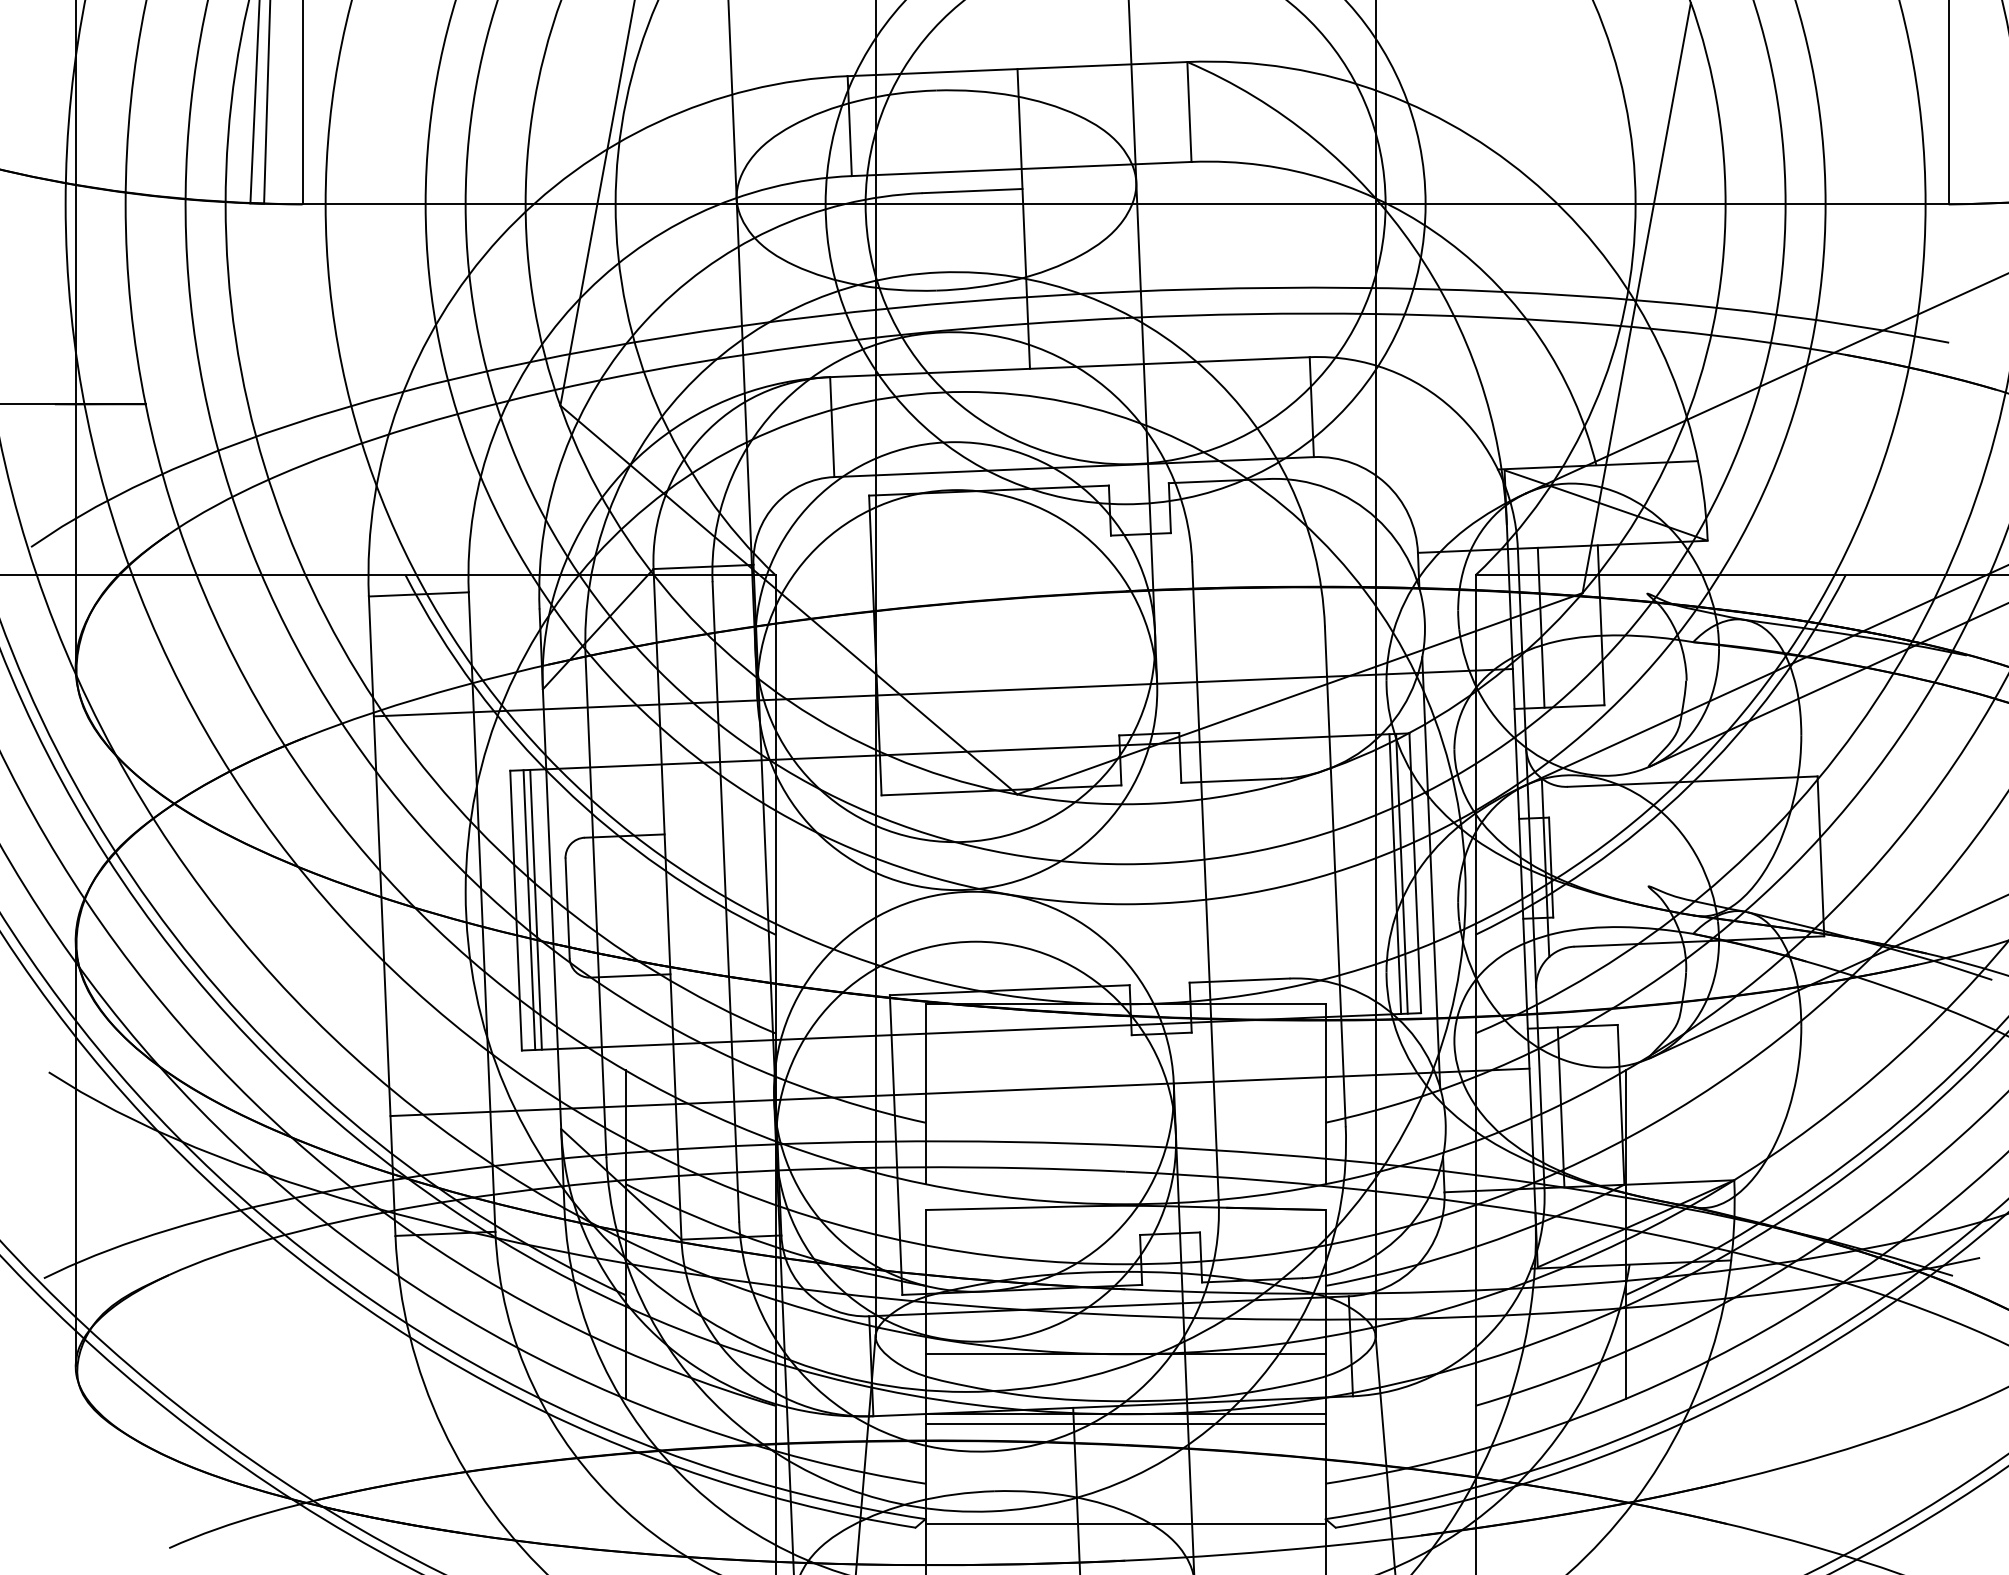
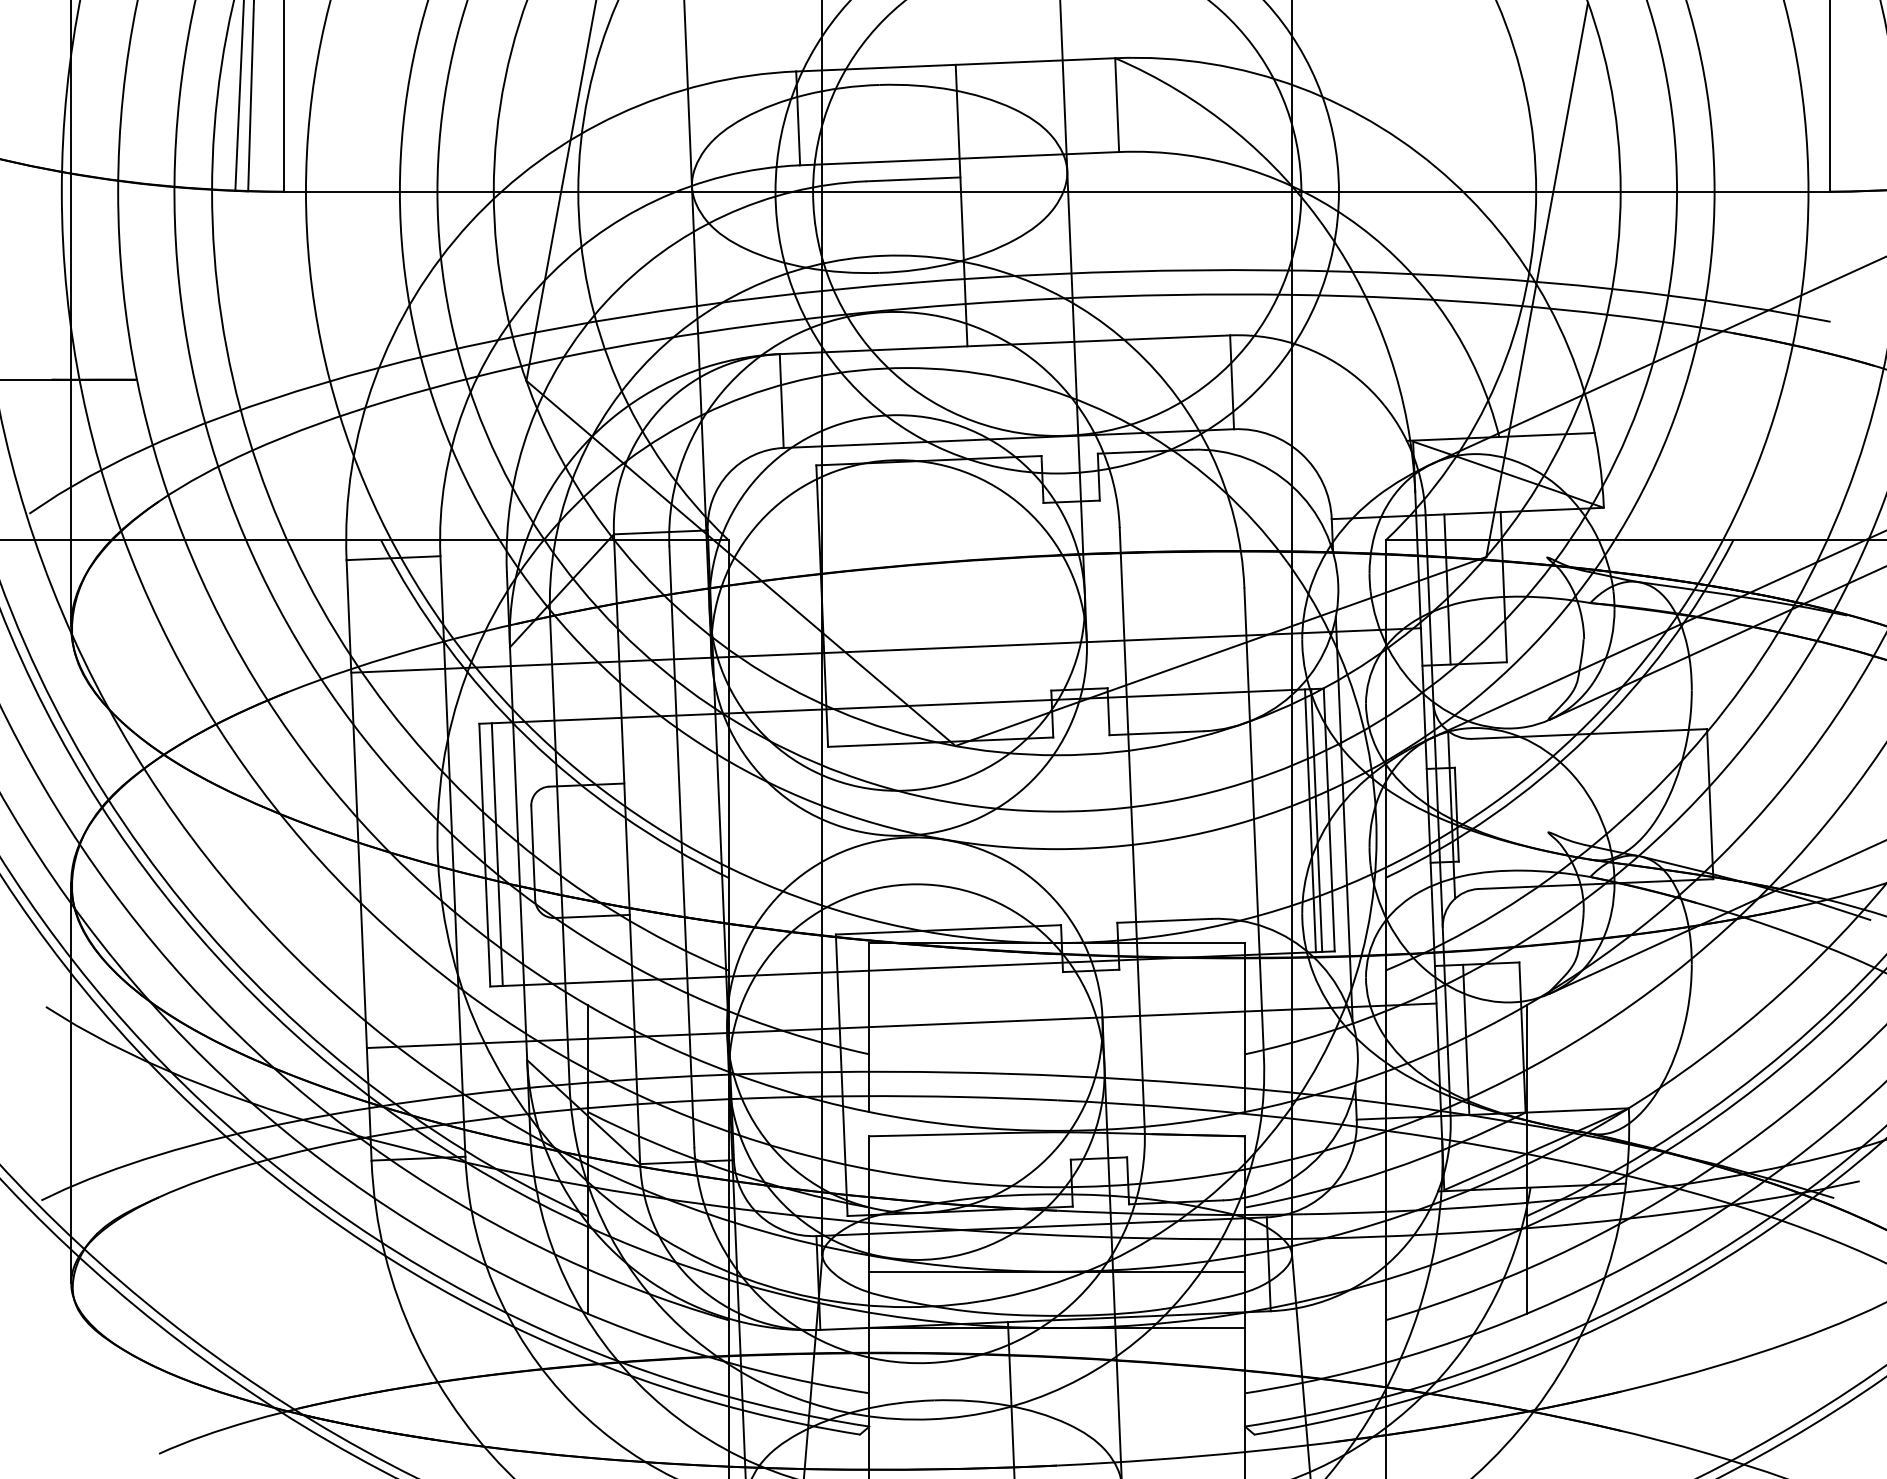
line: (535, 909) -> (503, 854), removed
line: (1125, 1424) -> (1057, 1337), removed
line: (1125, 1524) -> (1057, 1431), removed

